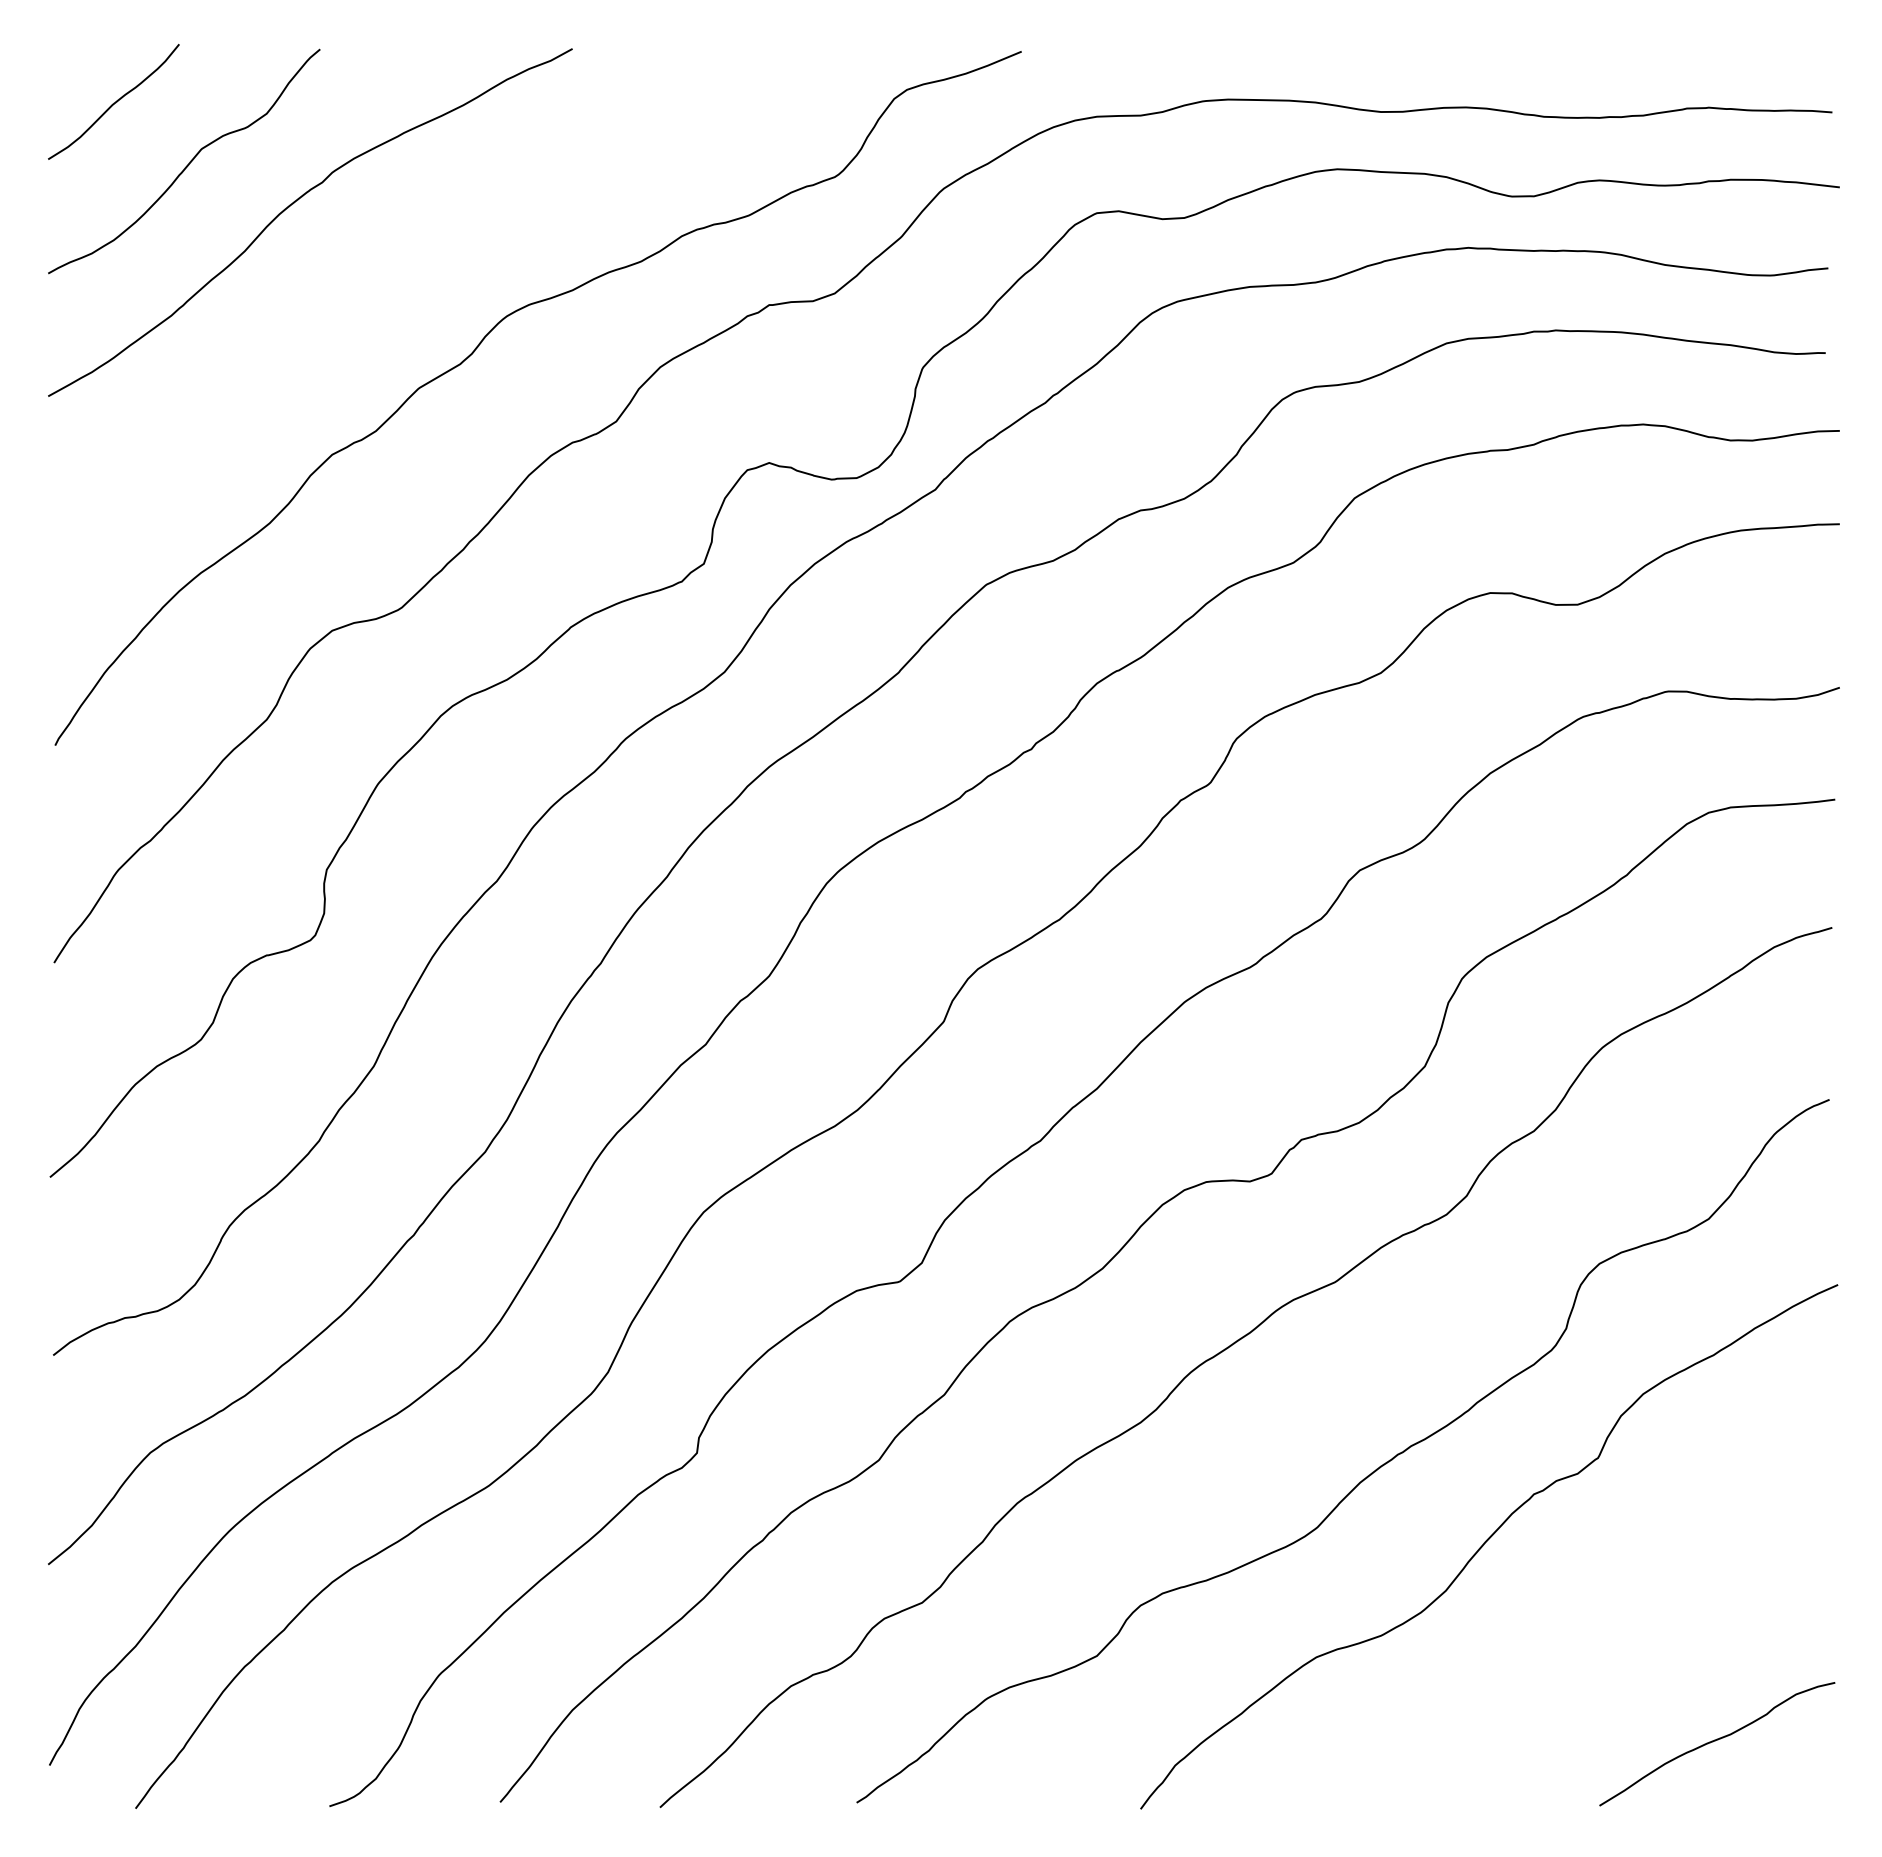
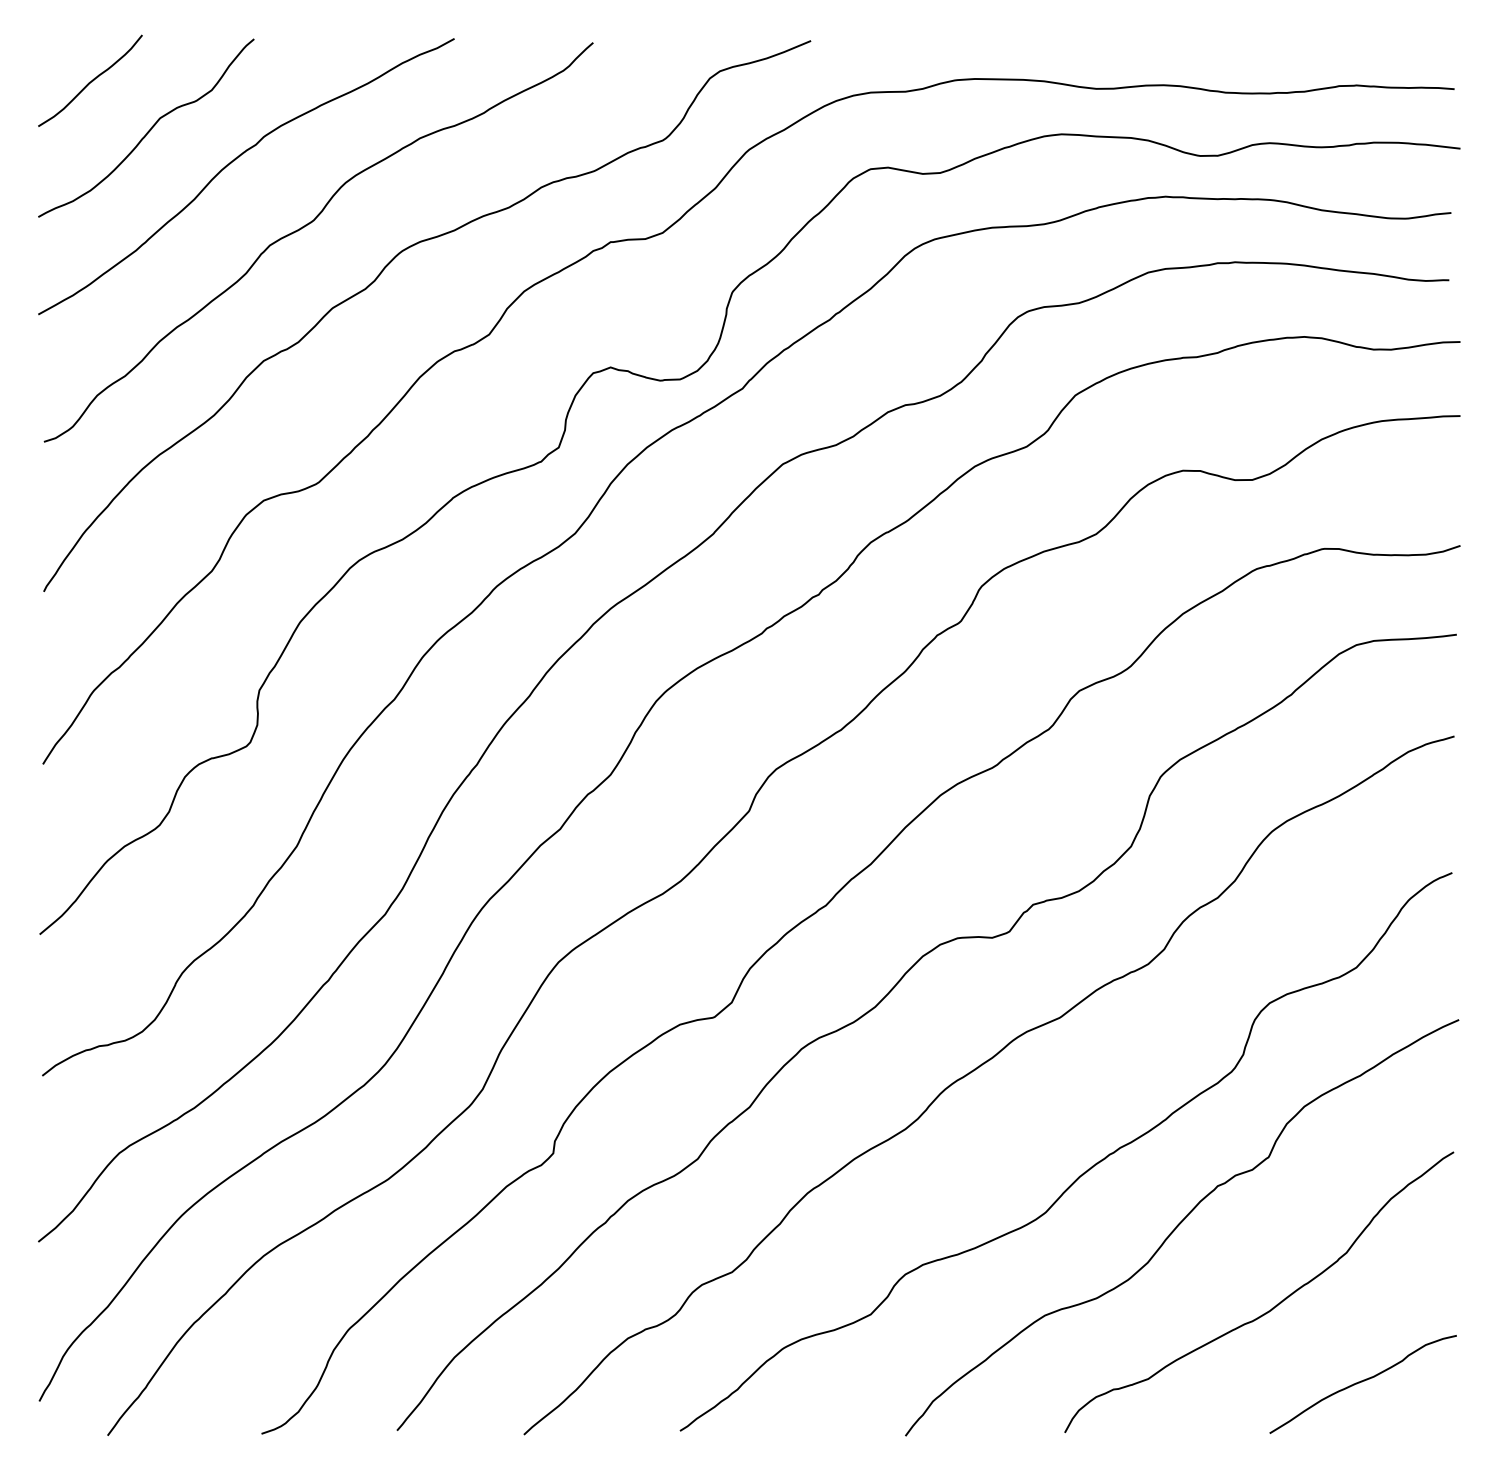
curve: (390, 282) -> (310, 224), added
curve: (1600, 1649) -> (1270, 1309), added

